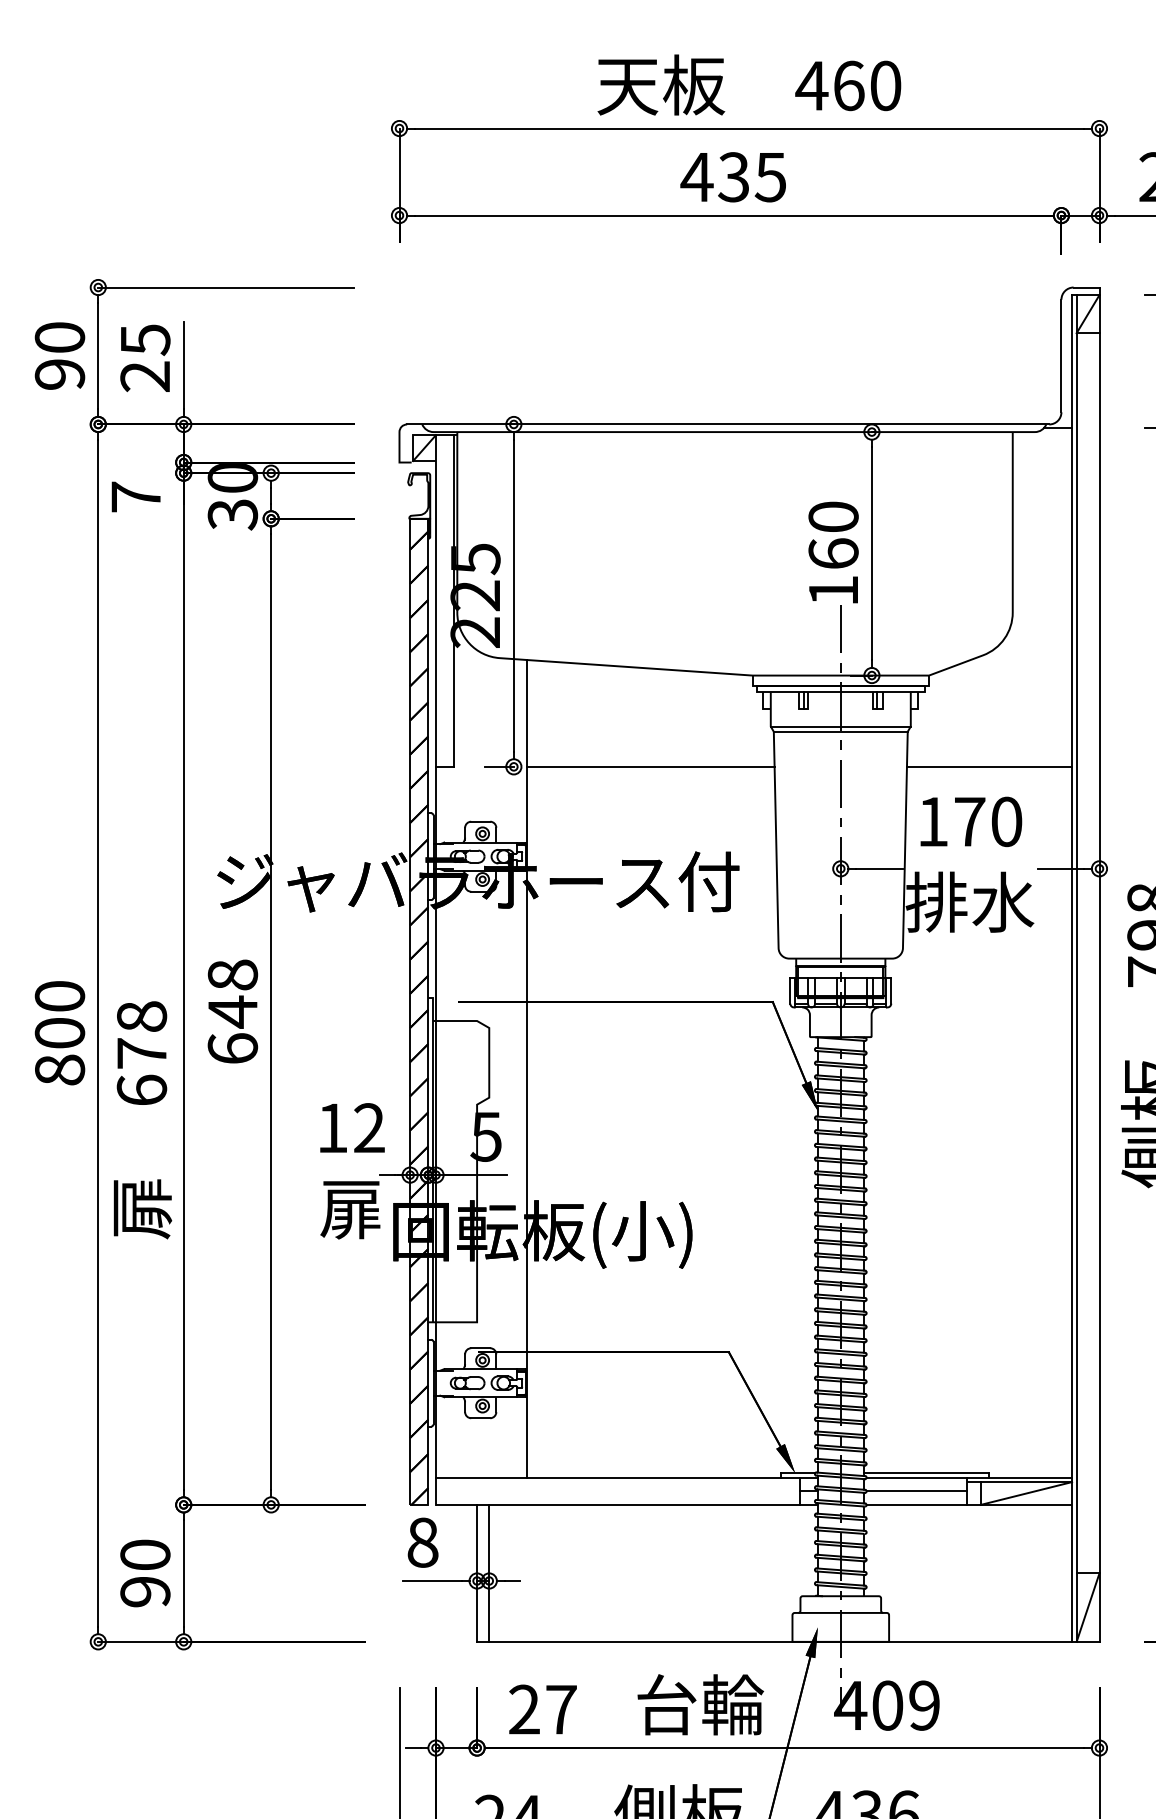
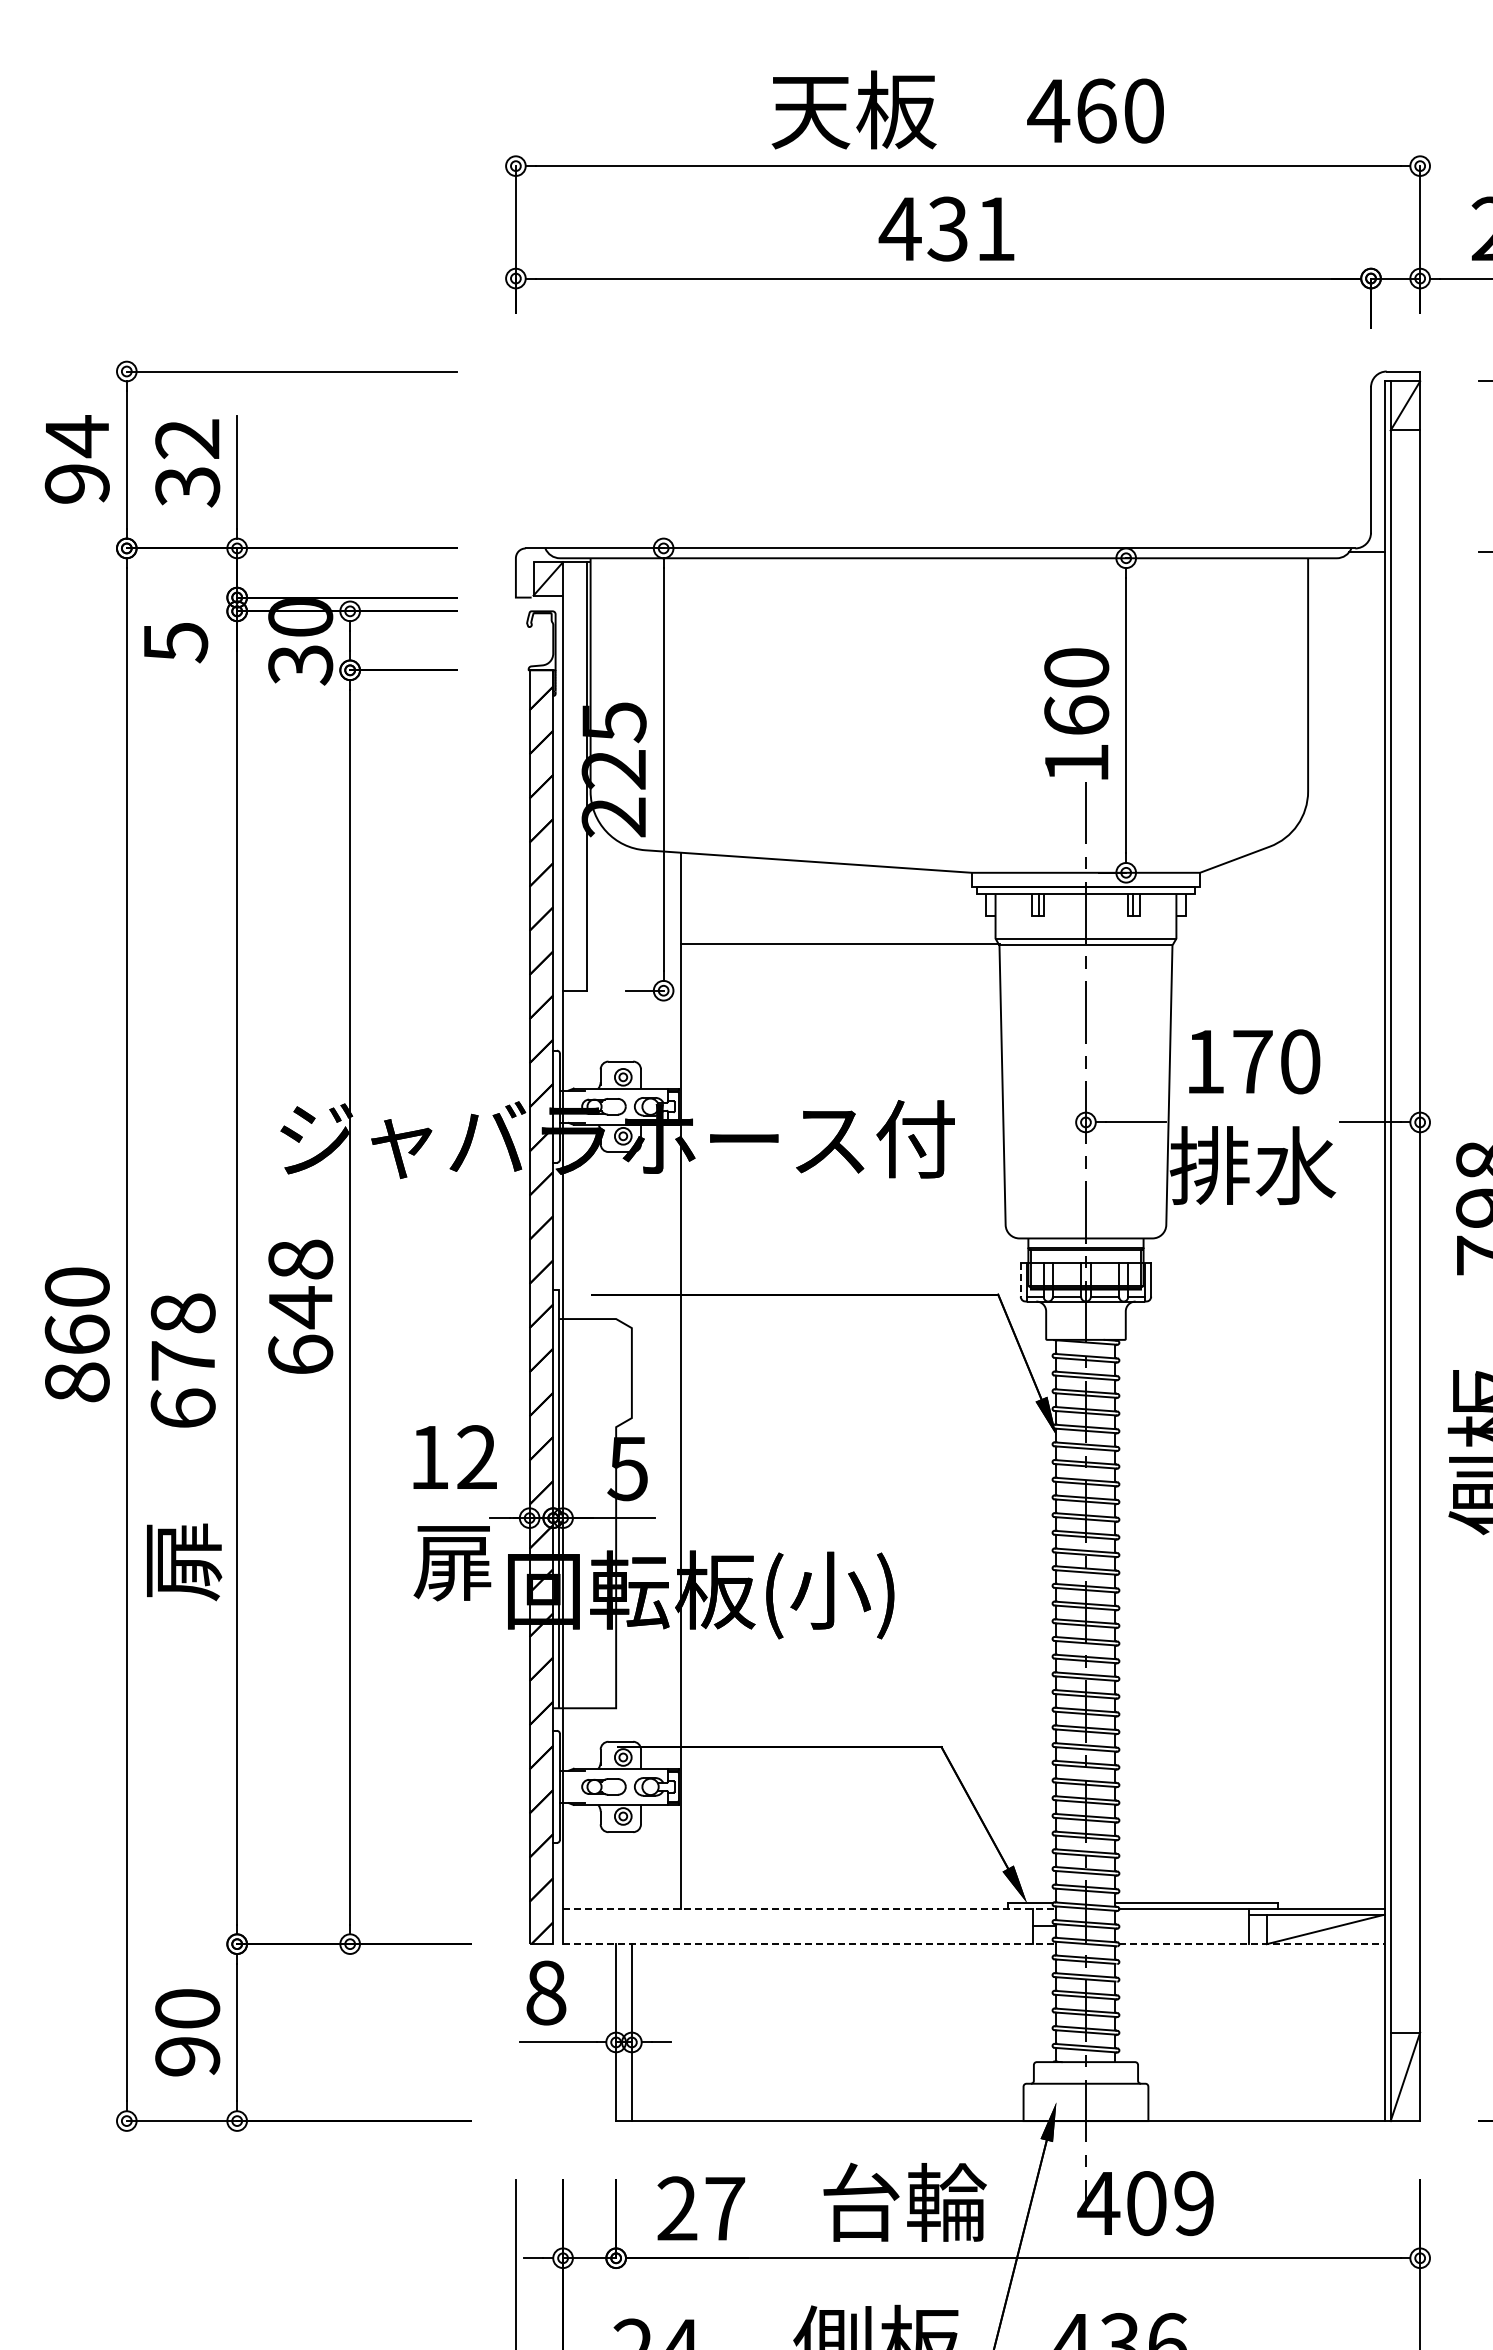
text: (769, 177) -> (994, 229), 435 -> 431
text: (59, 337) -> (76, 436), 90 -> 94
text: (145, 358) -> (187, 463), 25 -> 32
text: (136, 497) -> (176, 642), 7 -> 5
line: (650, 766) -> (840, 943), moved
line: (989, 766) -> (1277, 990), removed
line: (790, 990) -> (1020, 1279), solid -> dashed
text: (59, 1032) -> (76, 1334), 800 -> 860
line: (626, 1477) -> (809, 1908), solid -> dashed
line: (917, 1491) -> (1184, 1926), removed
line: (627, 1505) -> (810, 1944), solid -> dashed
line: (969, 1505) -> (1252, 1944), solid -> dashed

